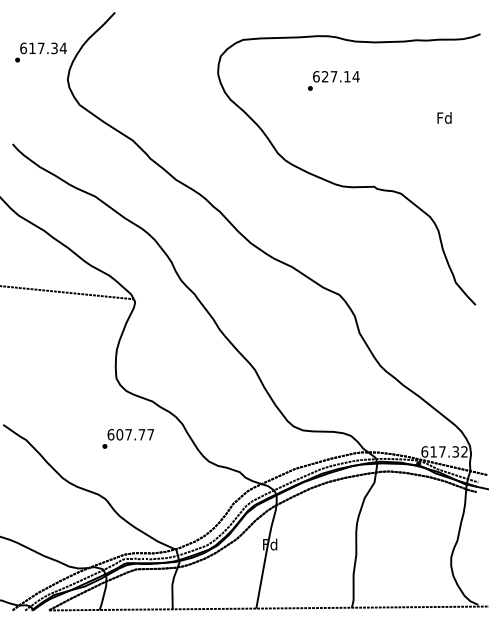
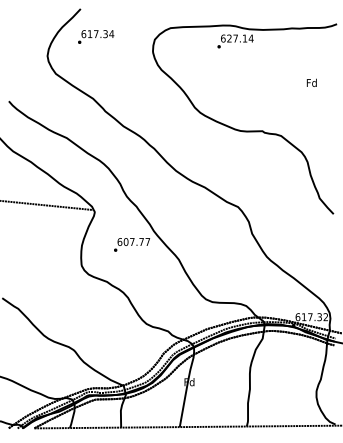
text: (40, 52) -> (95, 37), moved
text: (333, 80) -> (235, 41), moved
text: (127, 438) -> (131, 244), moved

